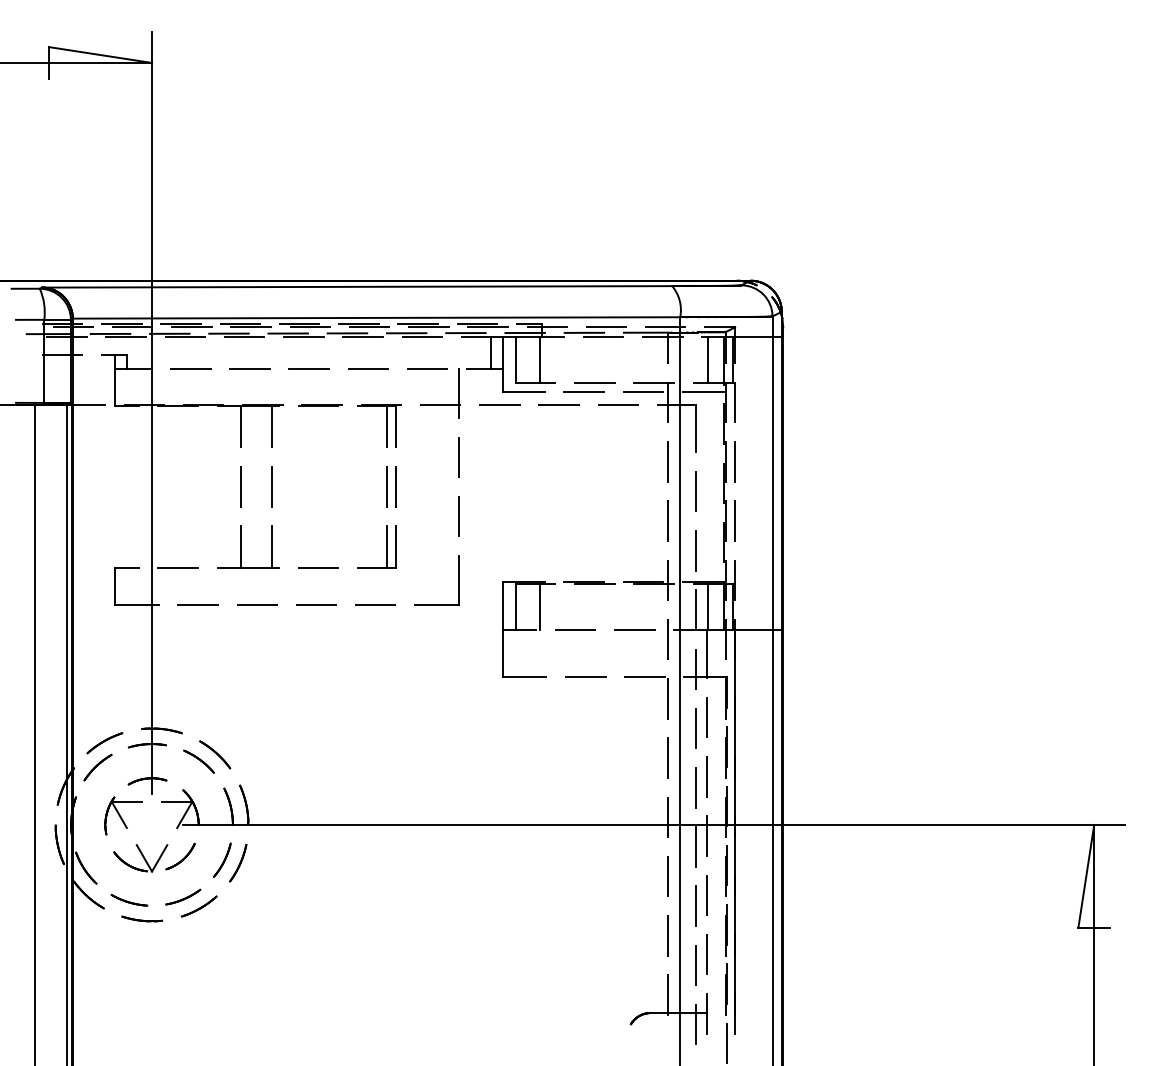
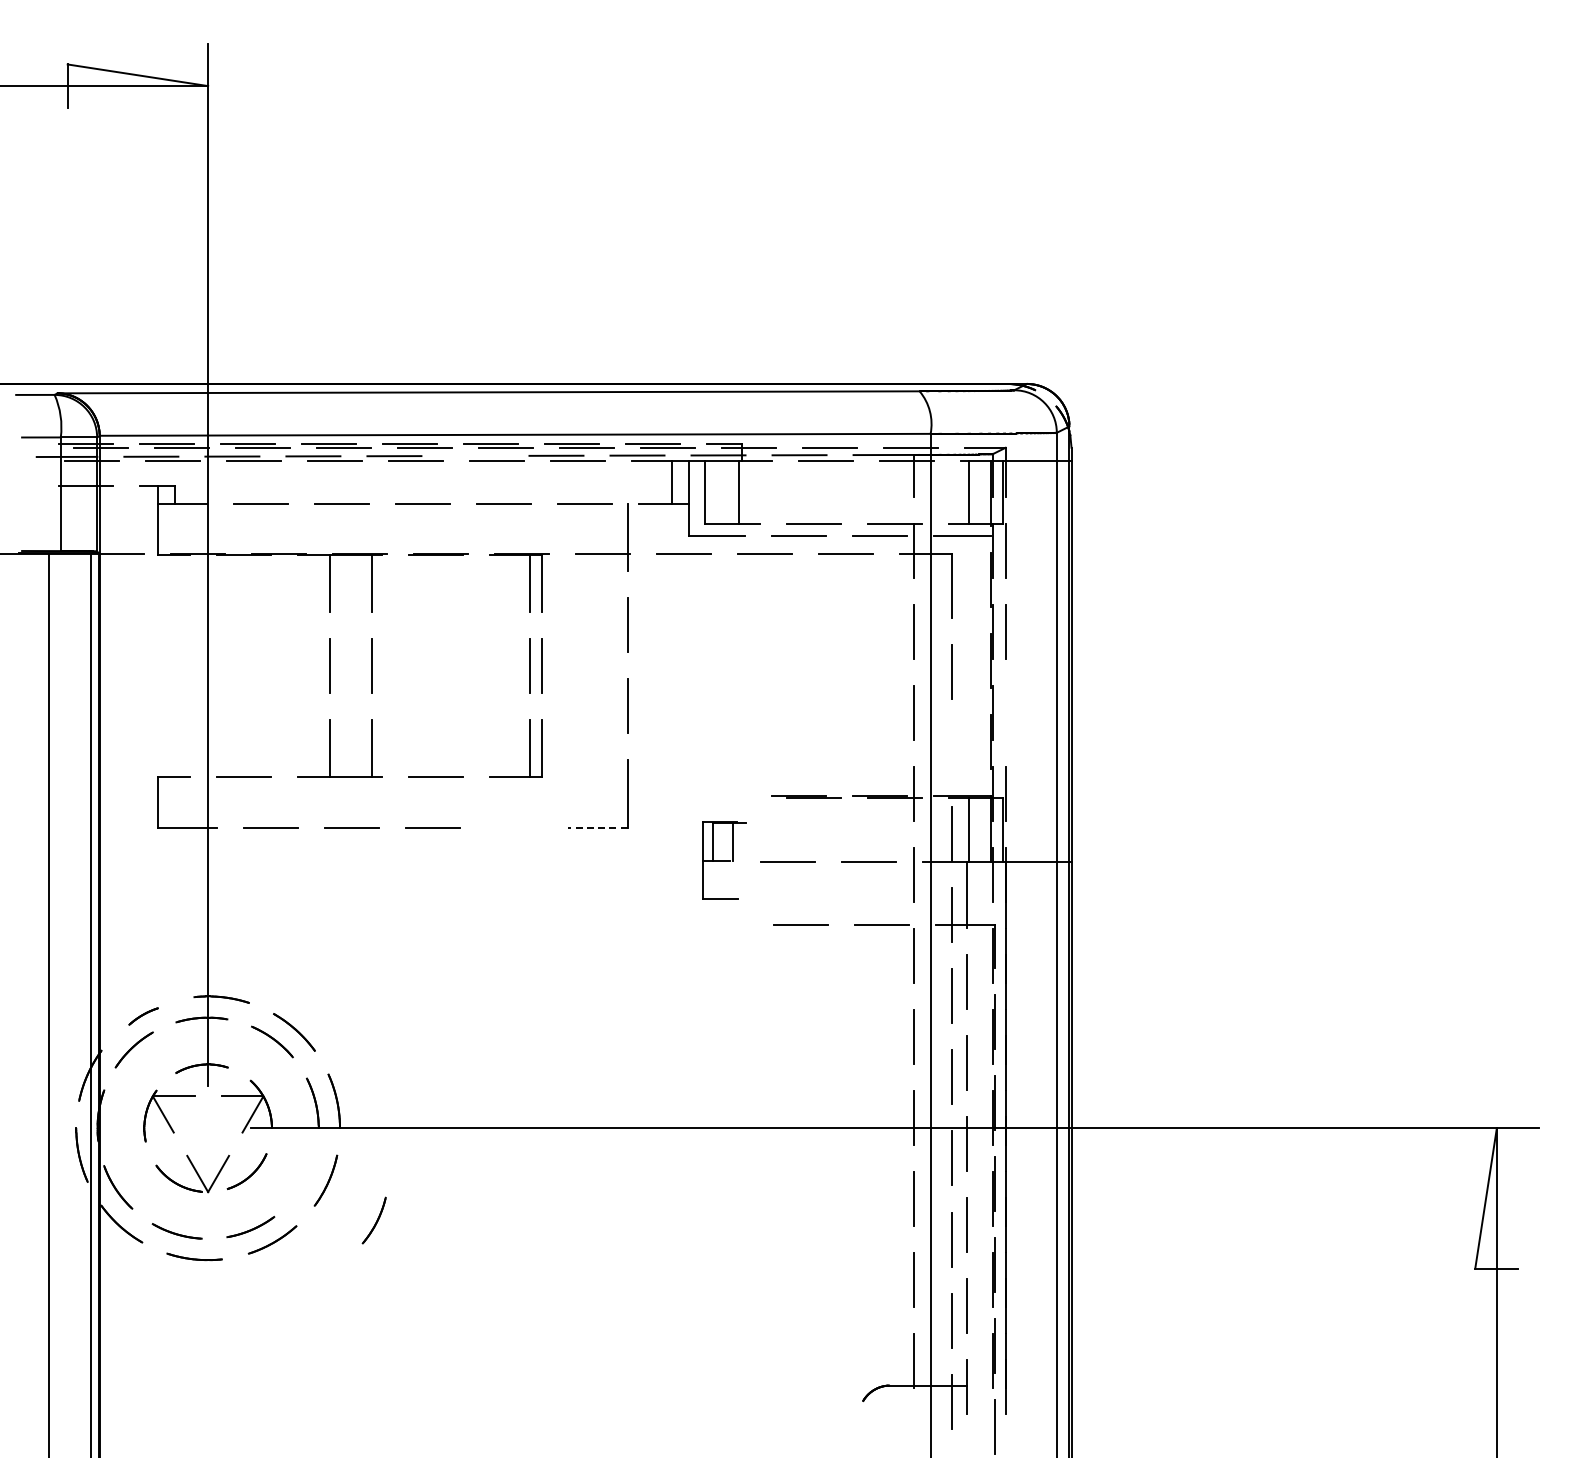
line: (347, 333) -> (475, 455), removed
line: (734, 520) -> (1005, 712), removed
line: (696, 550) -> (952, 753), removed
line: (376, 605) -> (514, 827), removed
line: (436, 605) -> (597, 827), solid -> dashed
part: (529, 629) -> (724, 860), size x0.6
part: (104, 743) -> (143, 1016), size x0.6
part: (221, 860) -> (373, 1220), moved

